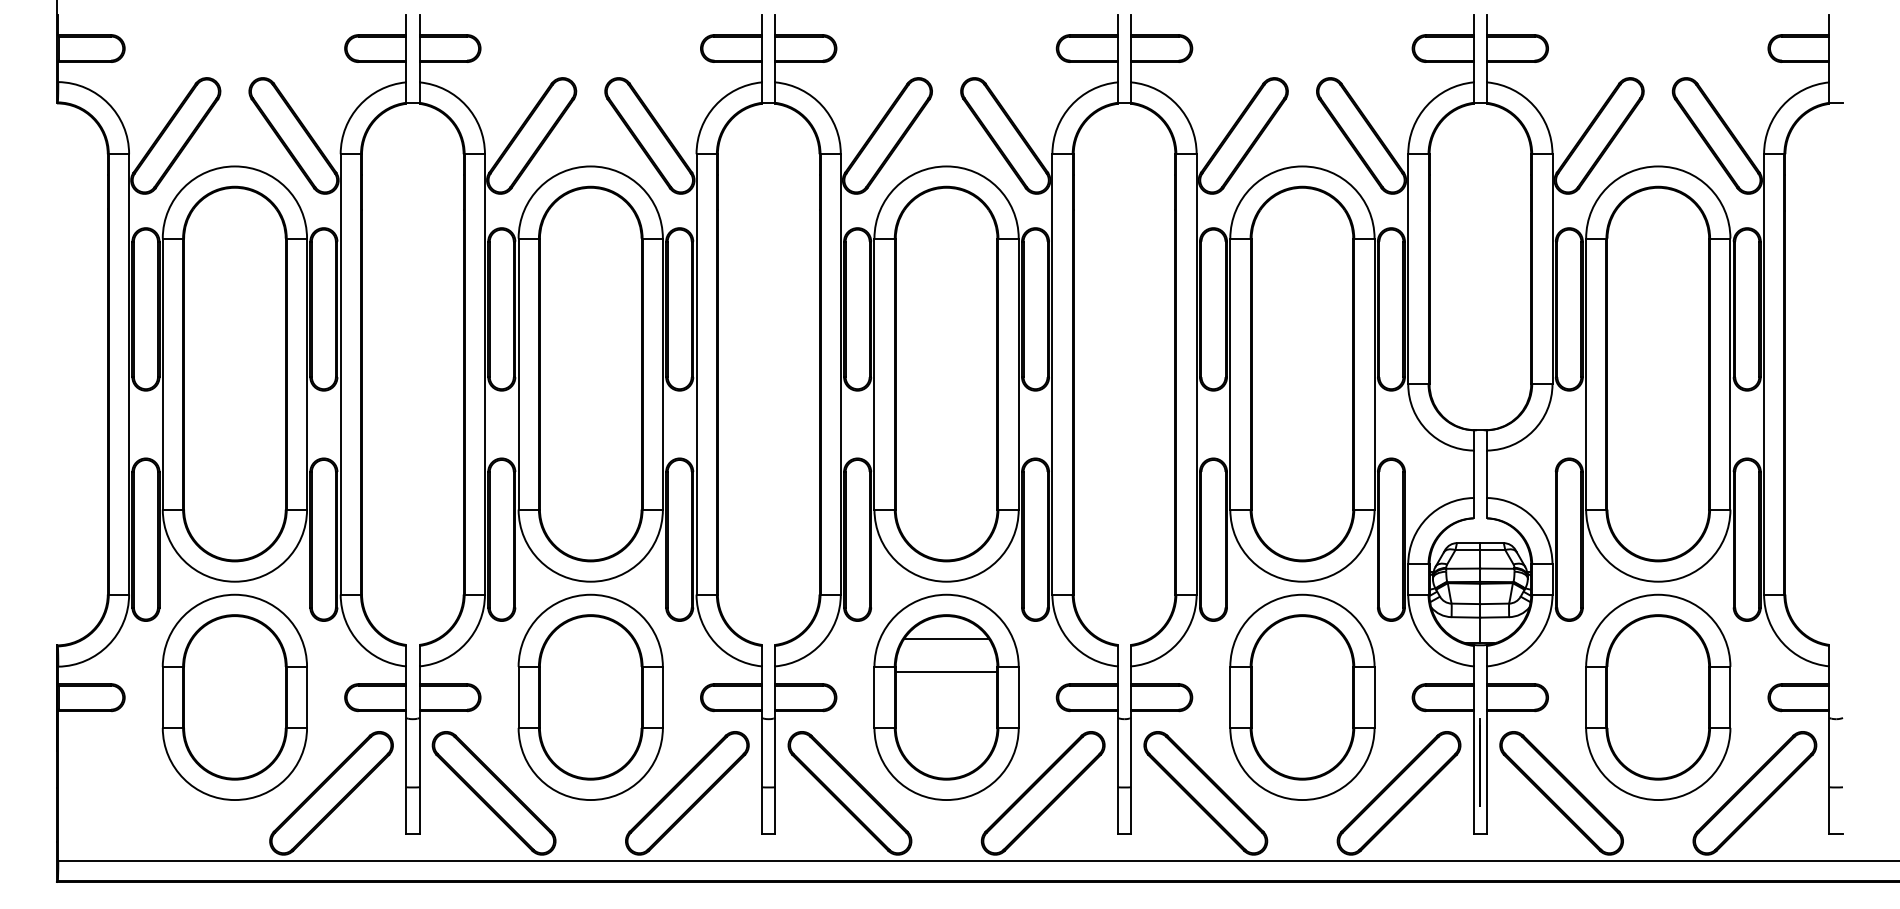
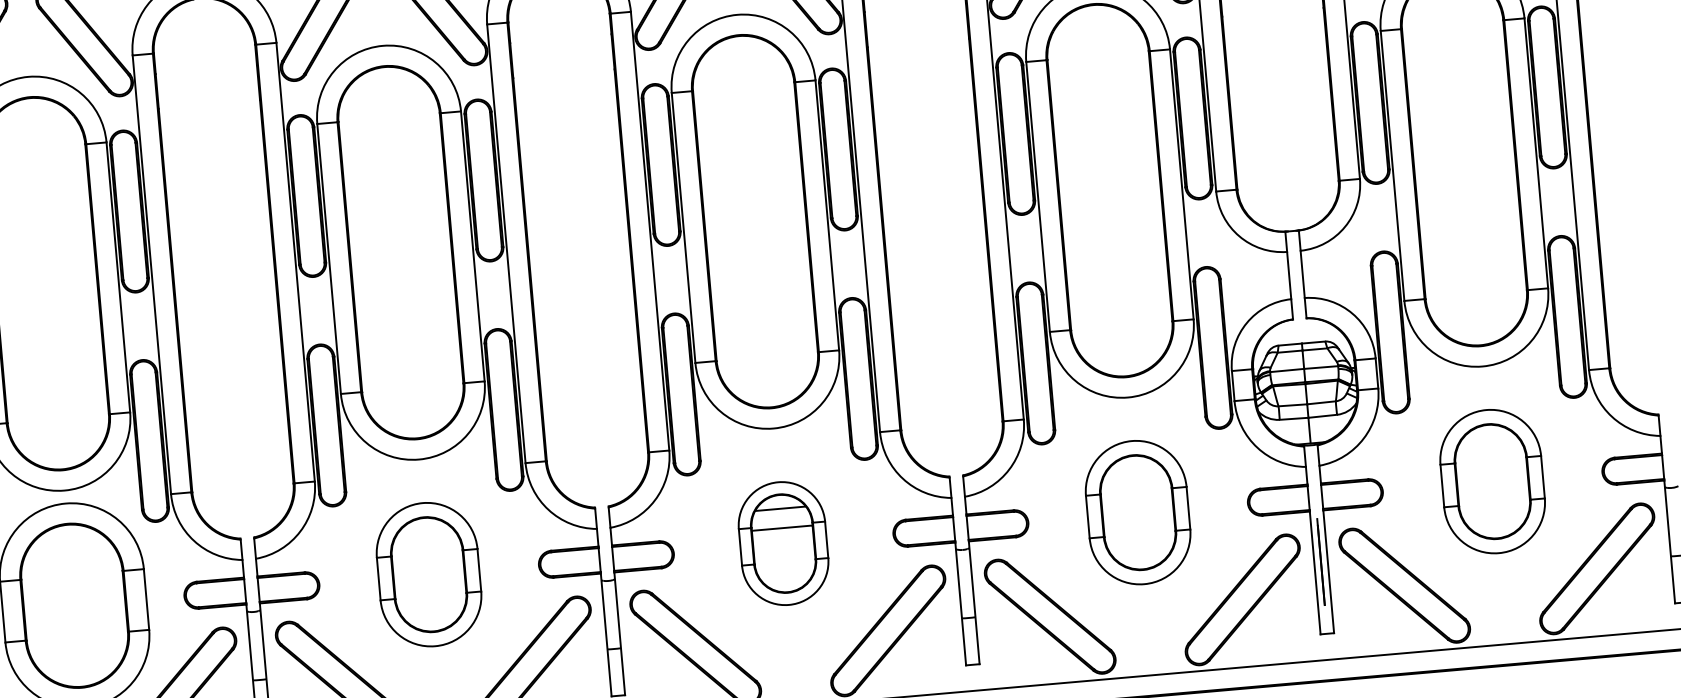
part: (590, 696) -> (428, 573), size x0.7
part: (946, 696) -> (783, 542), size x0.6
part: (1302, 696) -> (1138, 511), size x0.7
part: (1658, 696) -> (1492, 480), size x0.7

